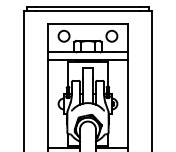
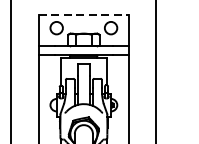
line: (87, 24) -> (83, 14), solid -> dashed

